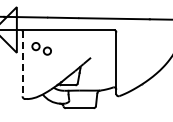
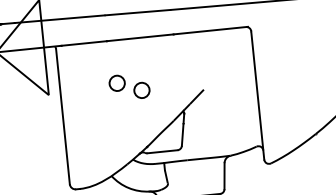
part: (41, 48) -> (129, 86), moved
line: (22, 64) -> (63, 118), dashed -> solid

